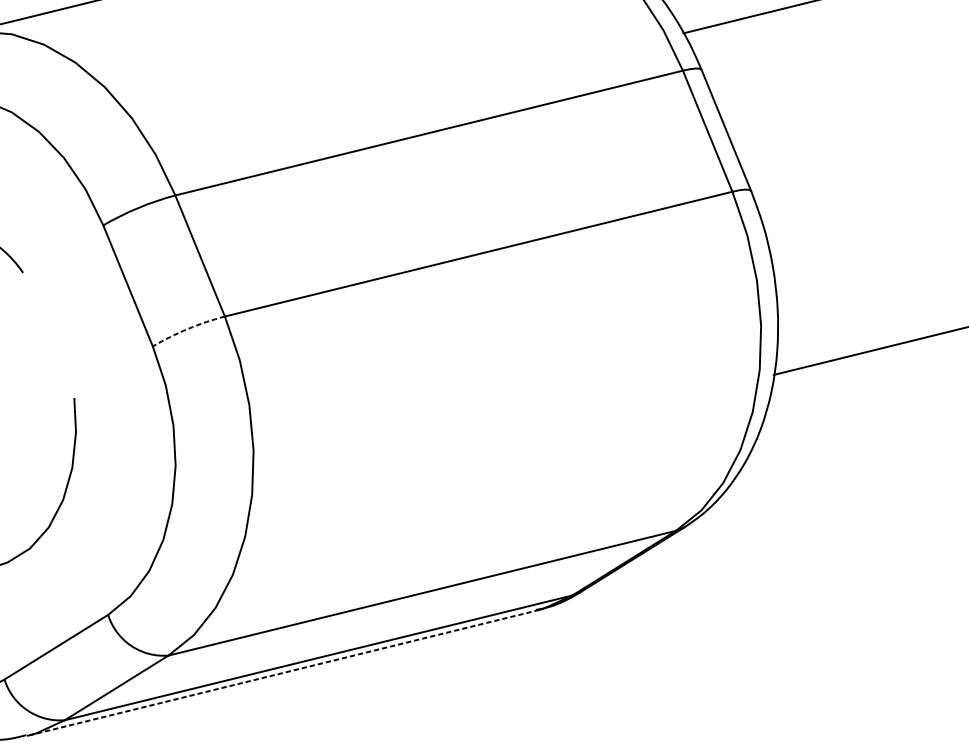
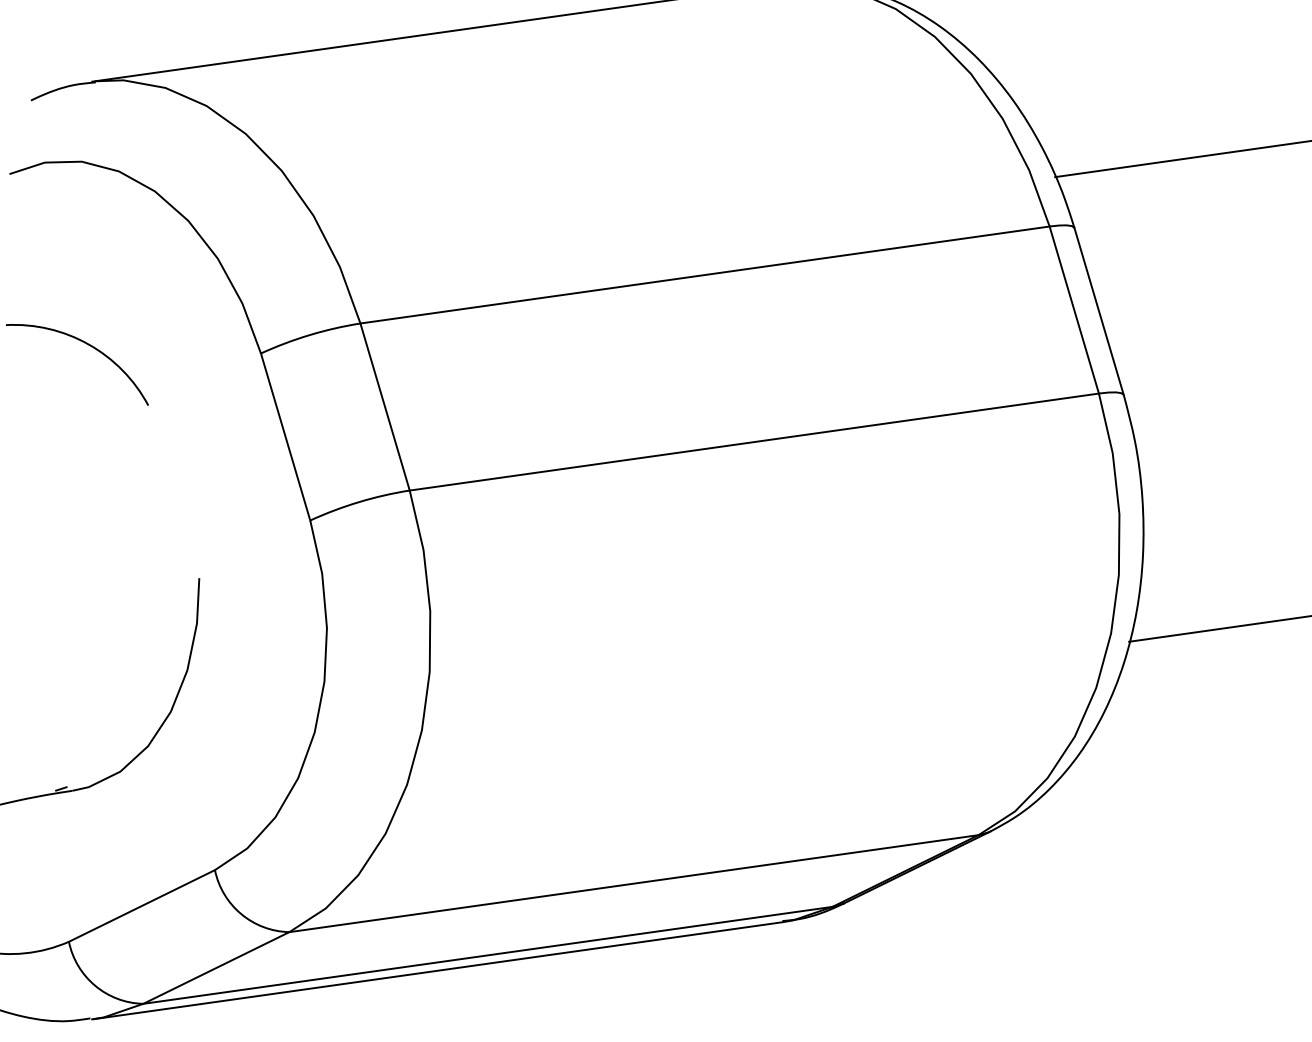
arc: (188, 329) -> (359, 502), dashed -> solid
line: (282, 672) -> (438, 970), dashed -> solid

